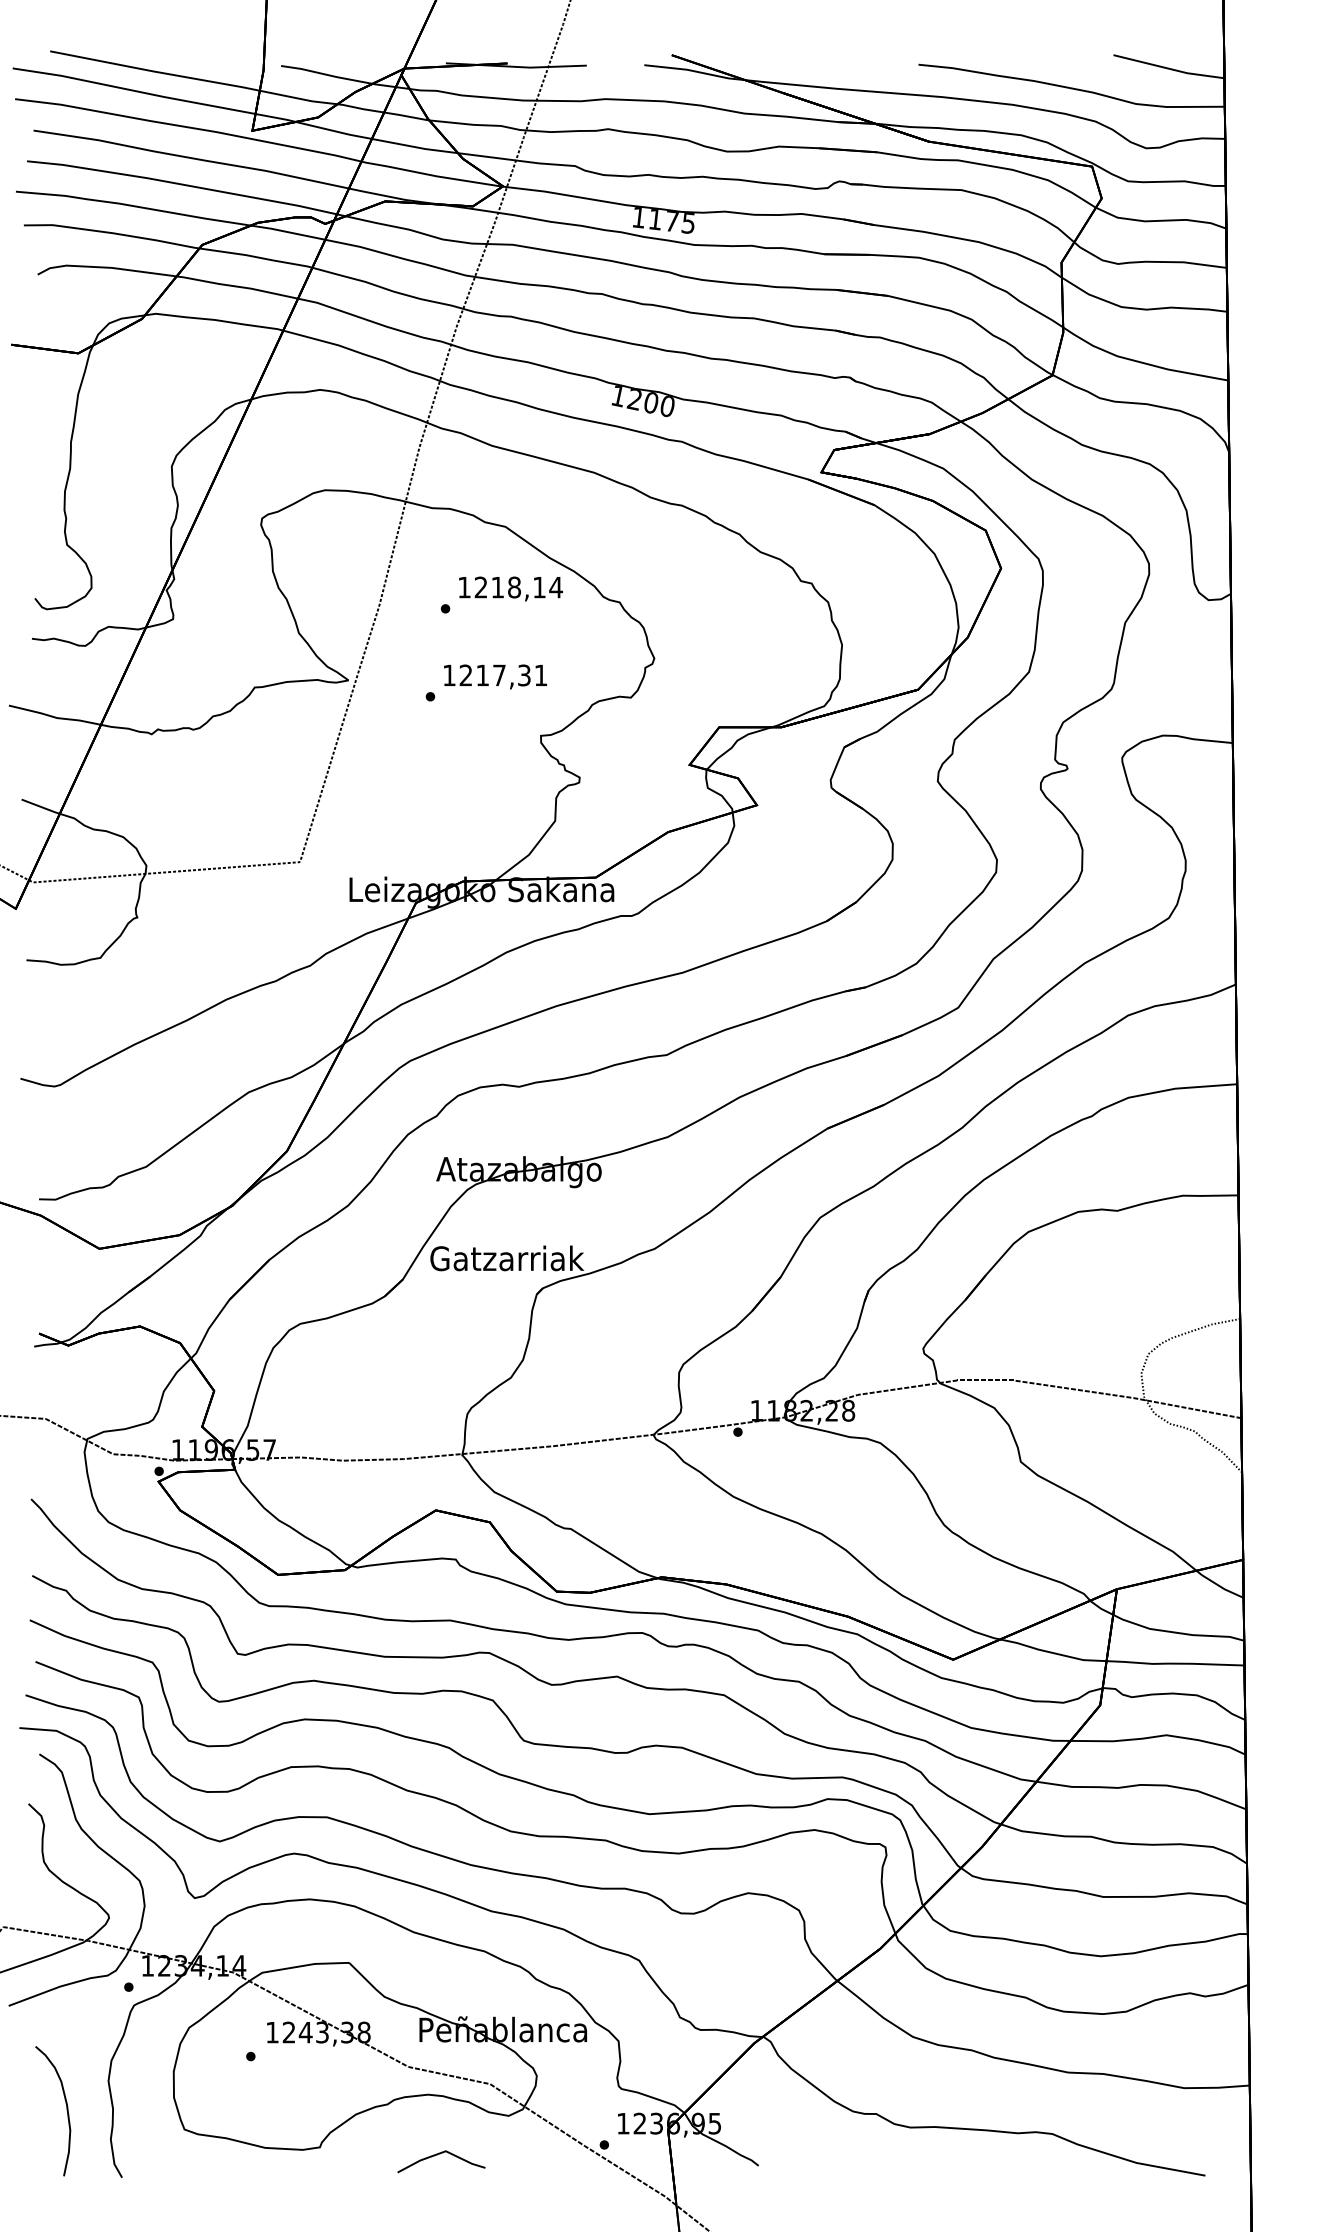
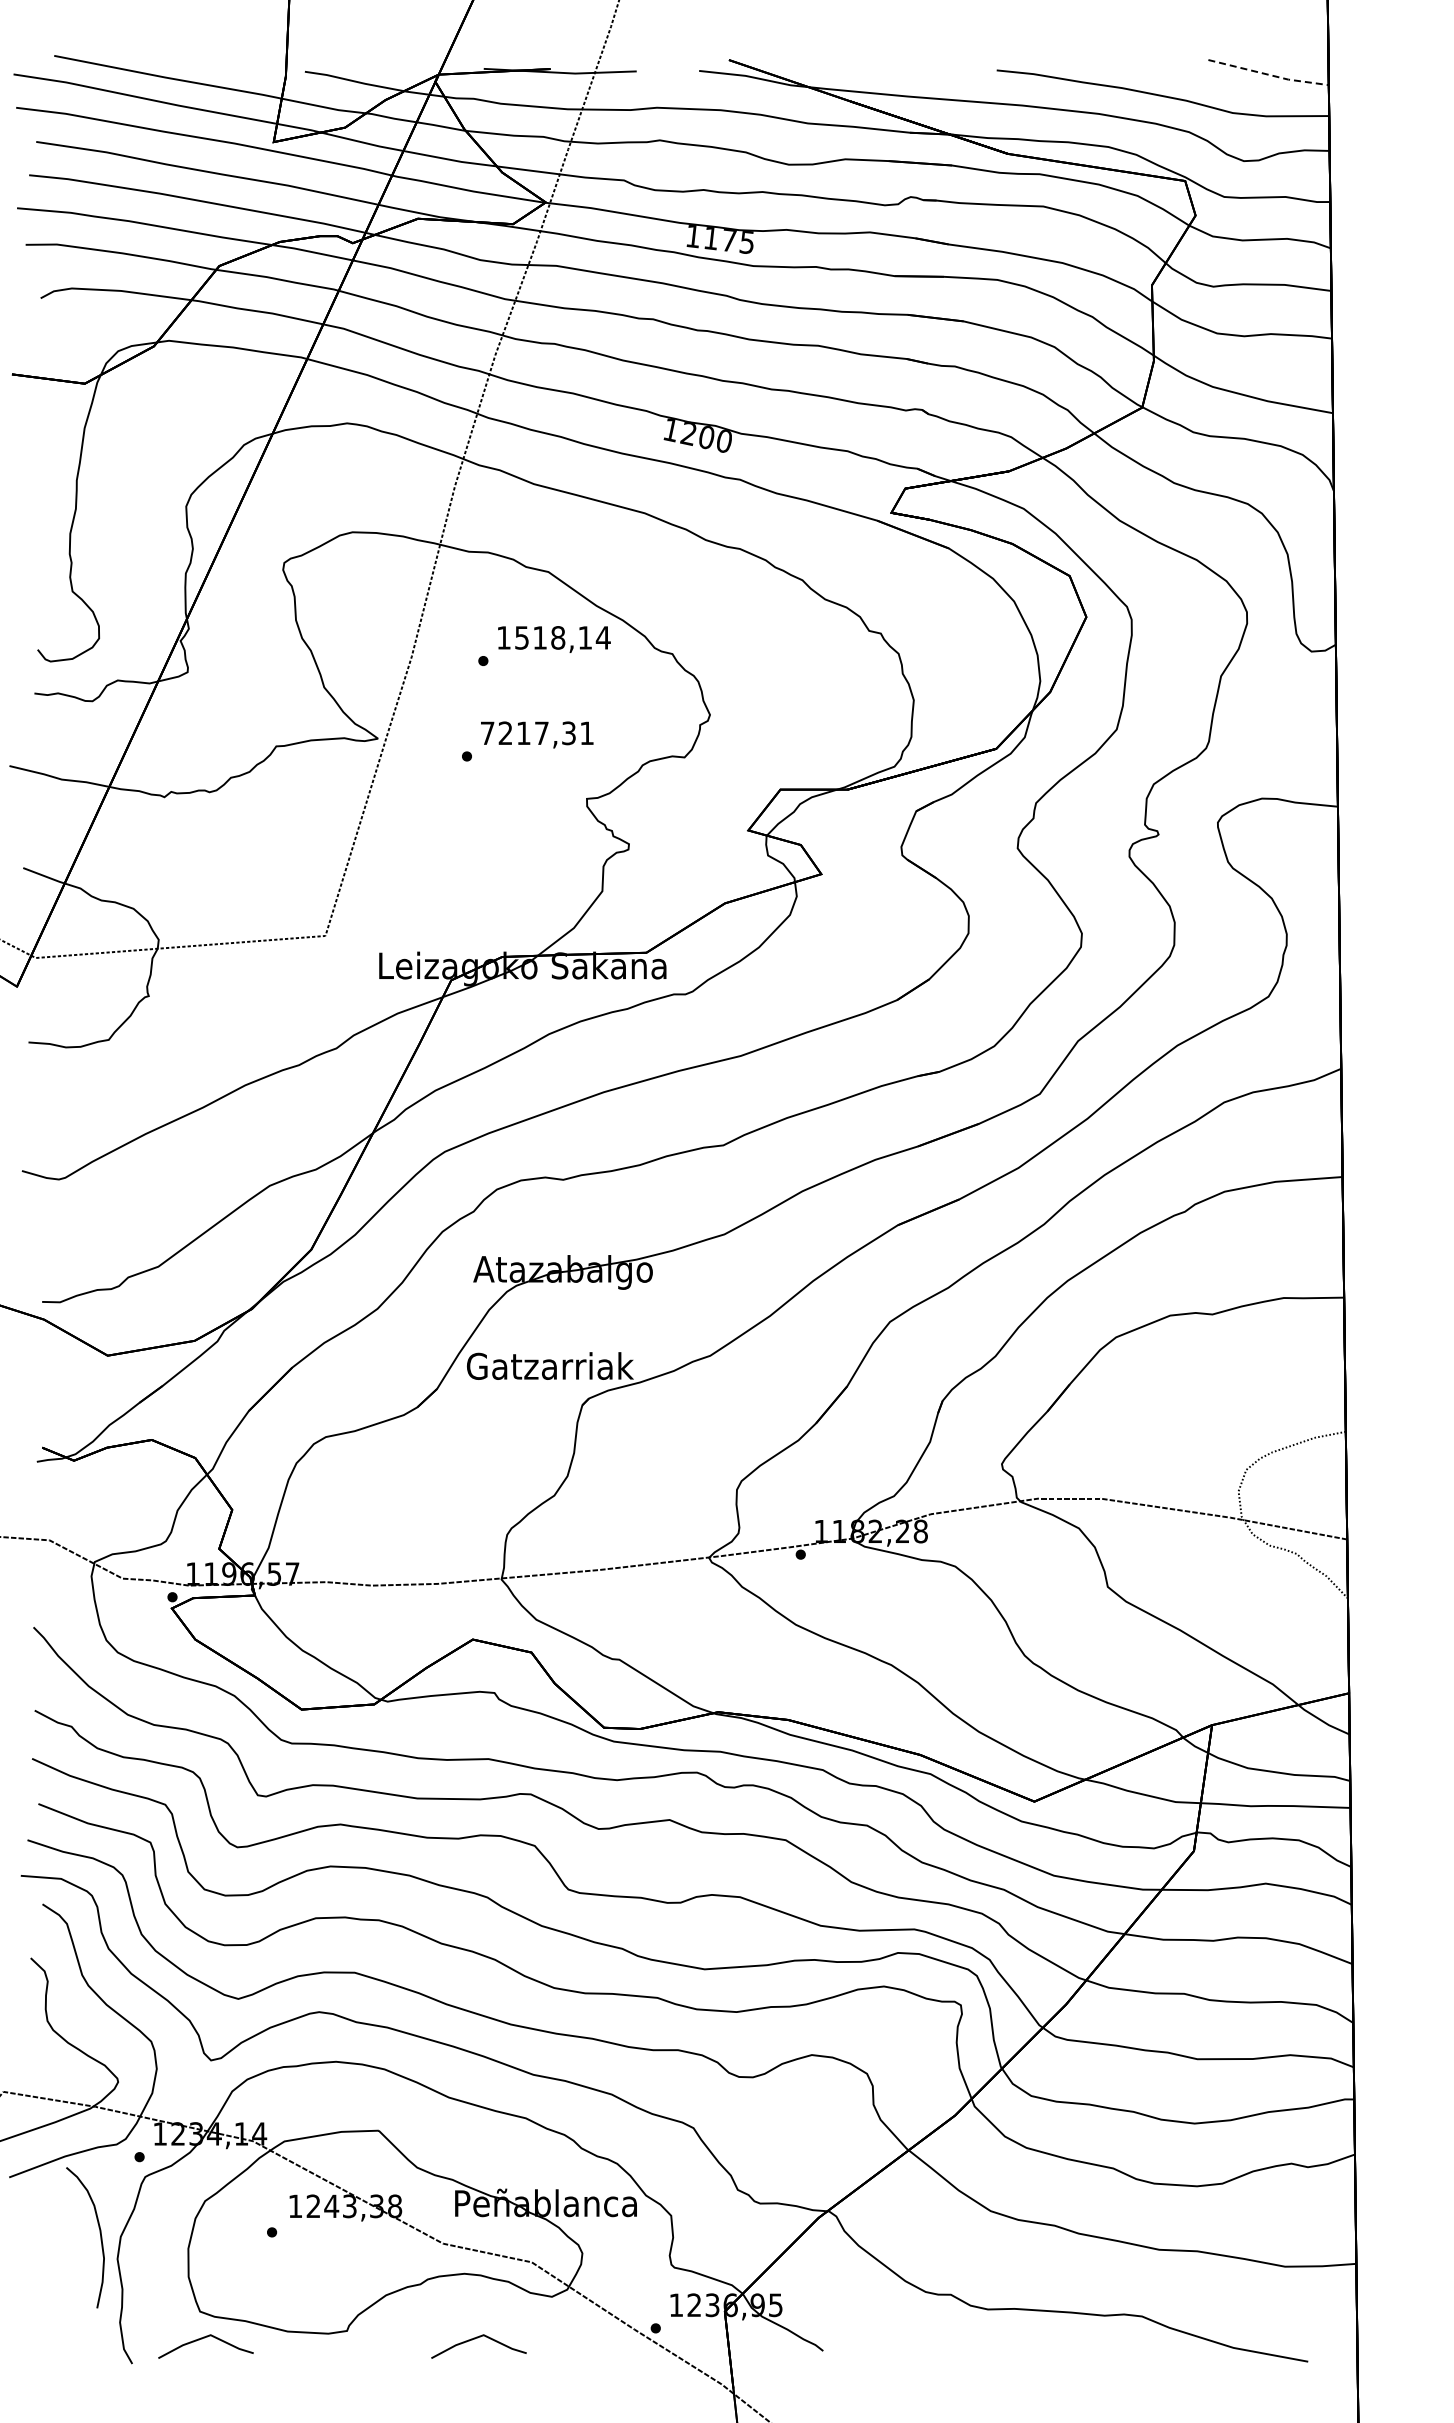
line: (1169, 68) -> (1269, 74), solid -> dashed
text: (480, 587) -> (521, 637), 1218,14 -> 1518,14
text: (449, 674) -> (487, 732), 1217,31 -> 7217,31
curve: (66, 2107) -> (99, 2233), moved
line: (186, 2155) -> (202, 2339), added

